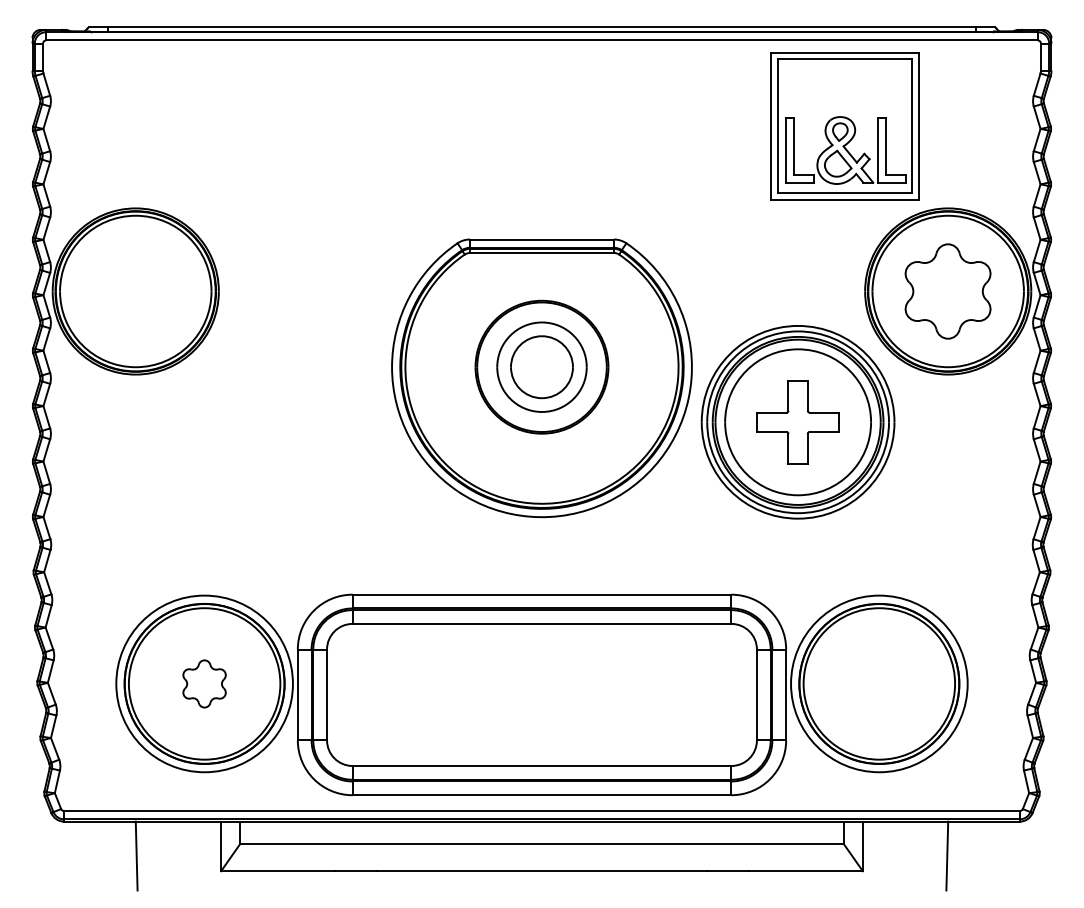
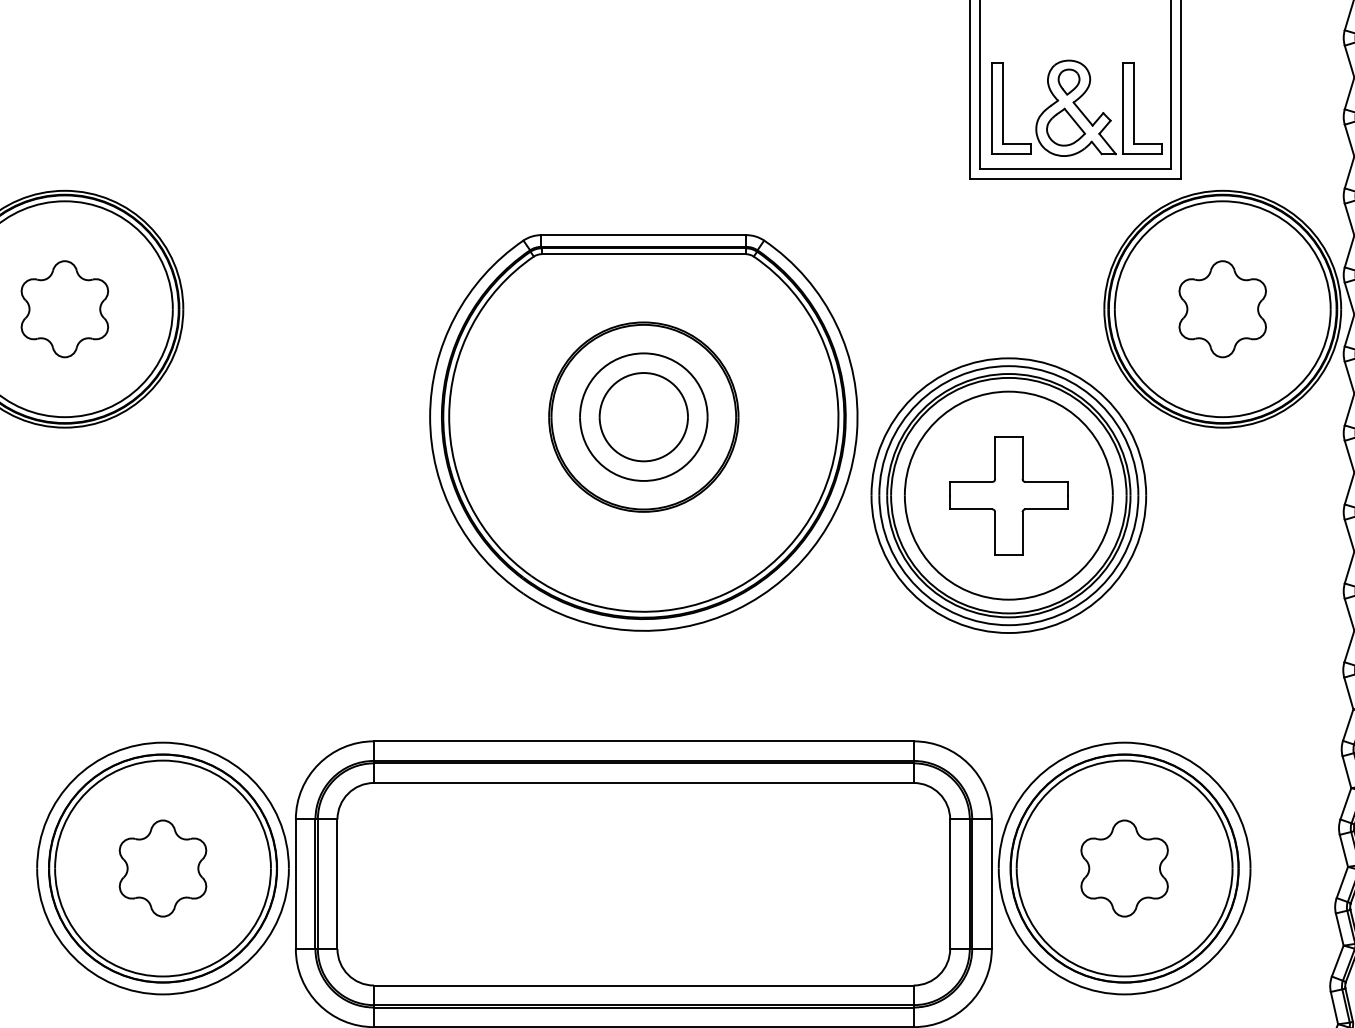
part: (135, 291) -> (64, 309), added
part: (948, 291) -> (1223, 309), size x0.71
part: (204, 683) -> (162, 867), size x1.43
part: (879, 683) -> (1124, 867), added

